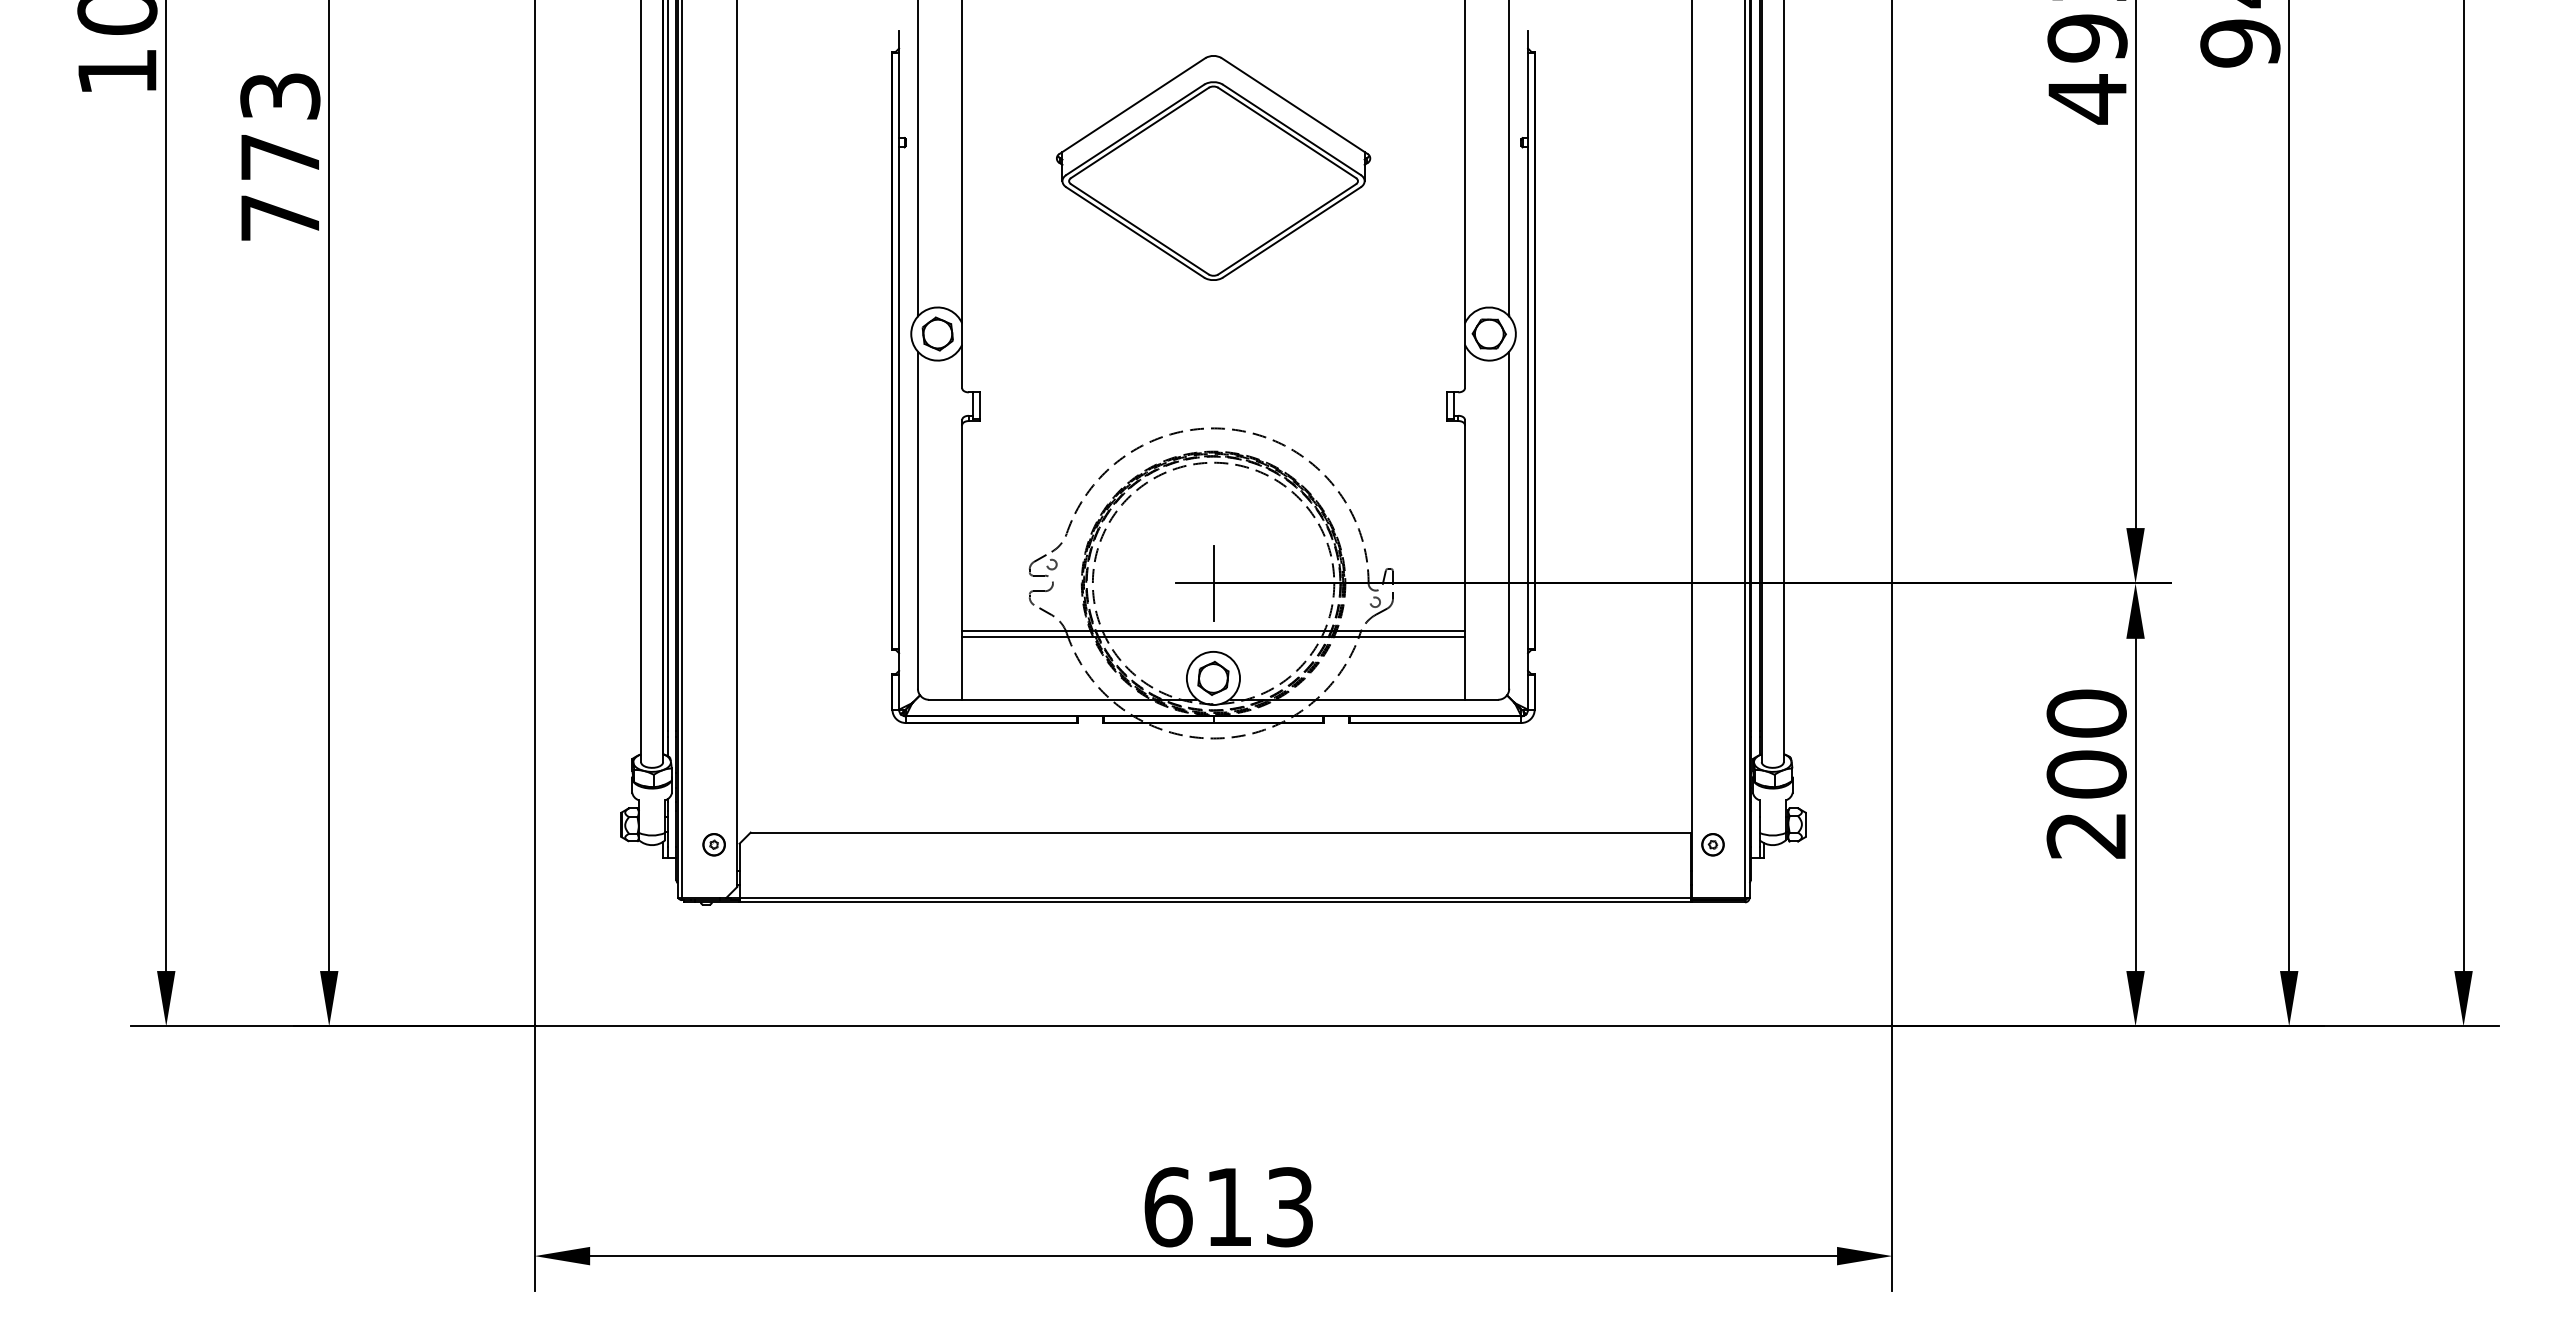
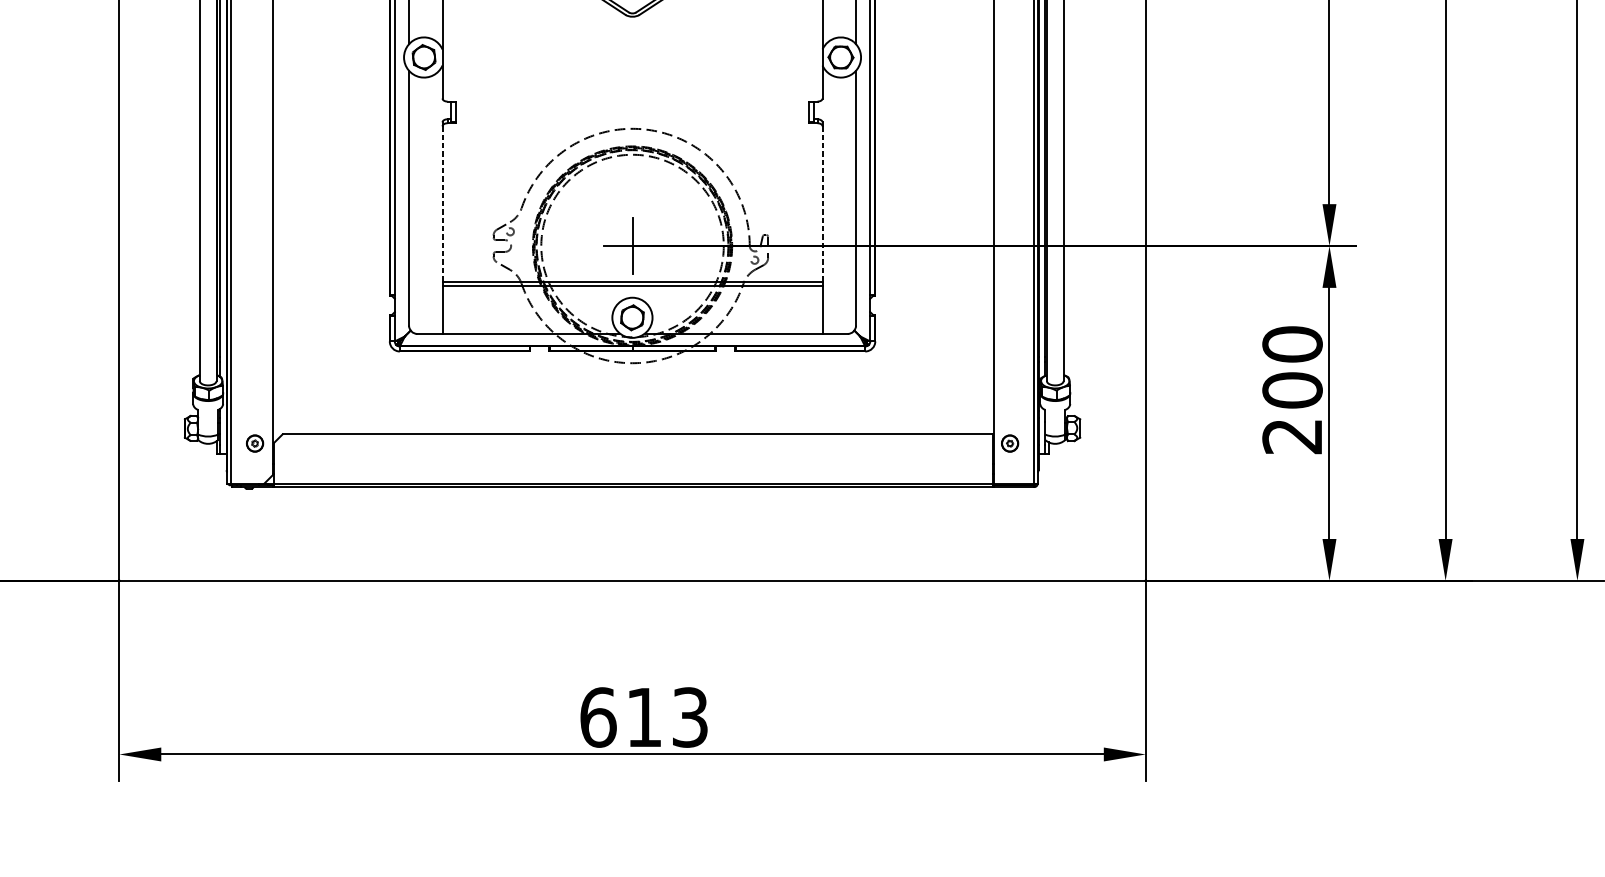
line: (962, 528) -> (442, 204), solid -> dashed
line: (1464, 528) -> (822, 204), solid -> dashed

